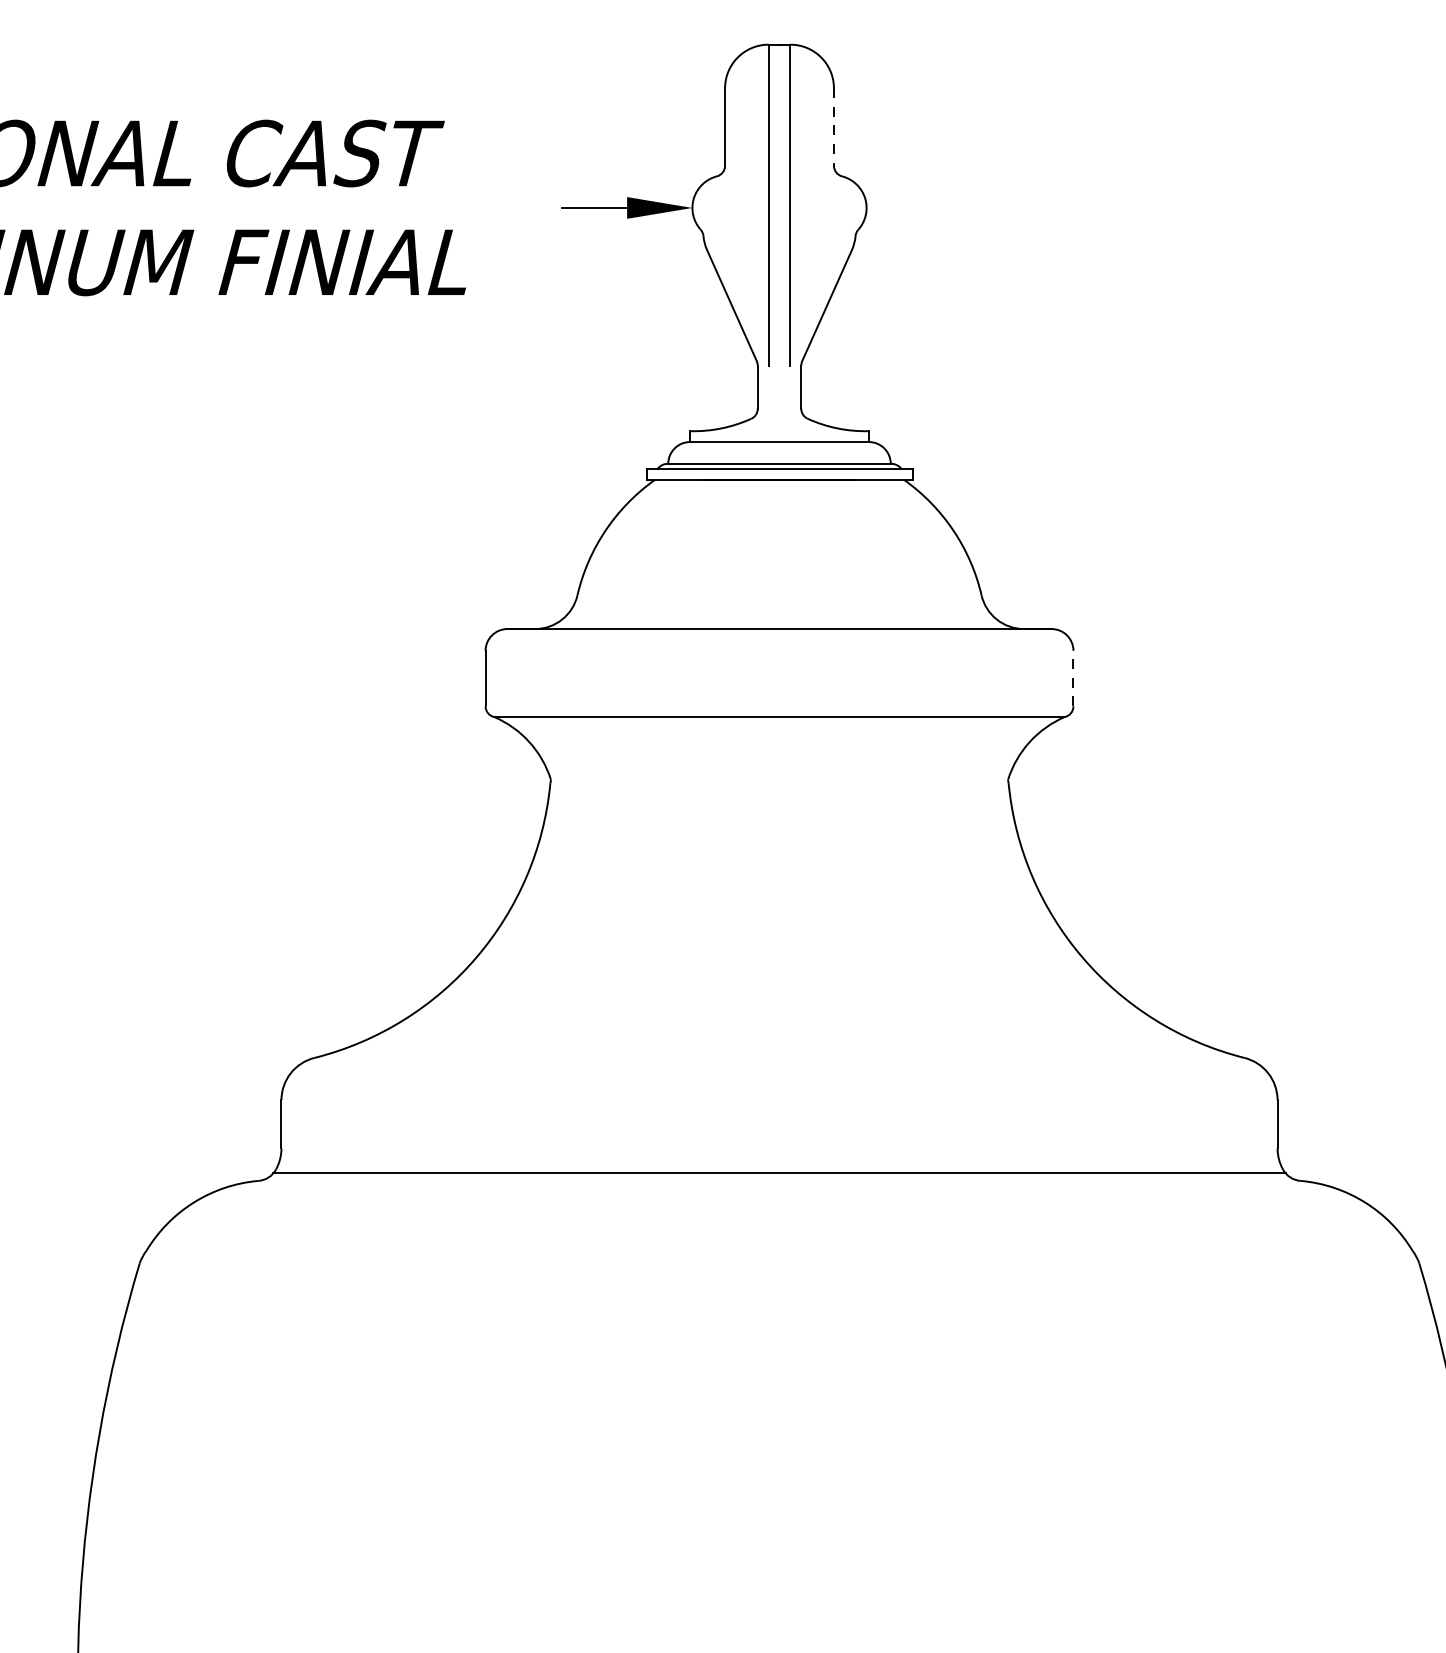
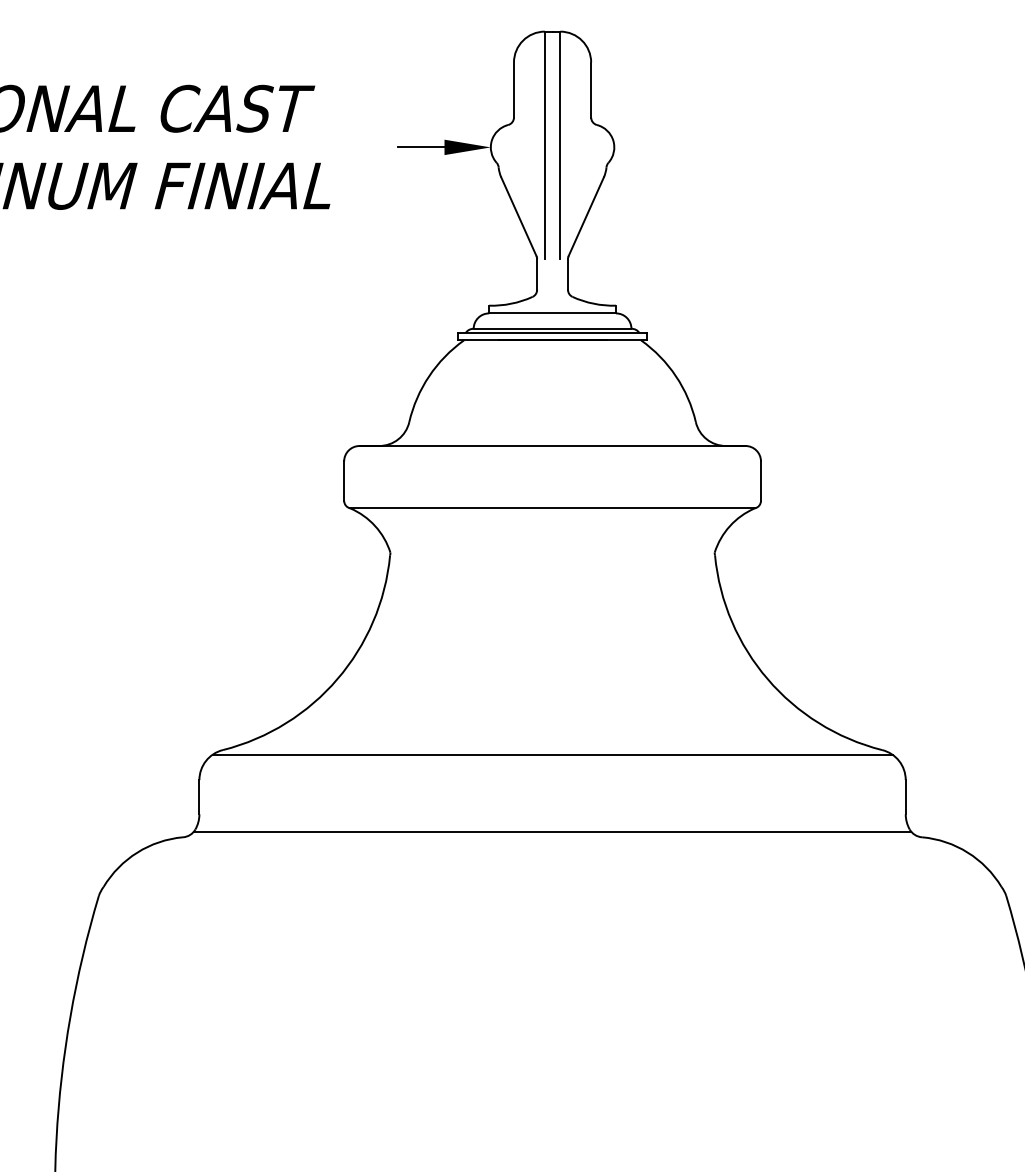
line: (834, 127) -> (591, 90), dashed -> solid
line: (1074, 679) -> (761, 481), dashed -> solid
line: (779, 1064) -> (552, 754), added

